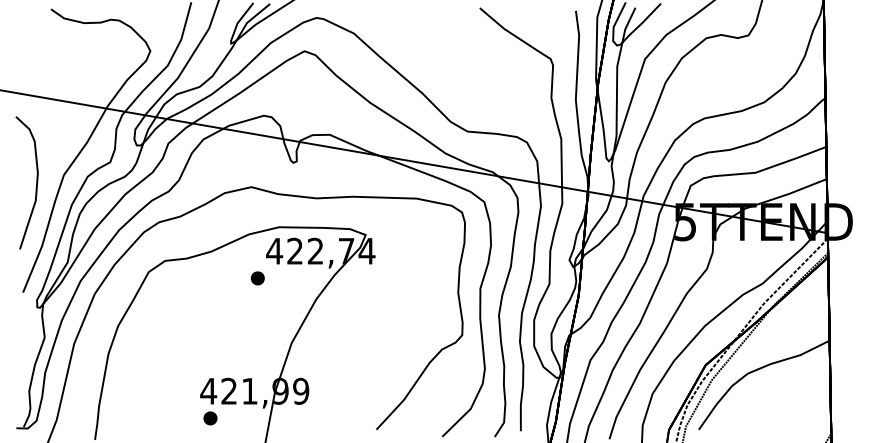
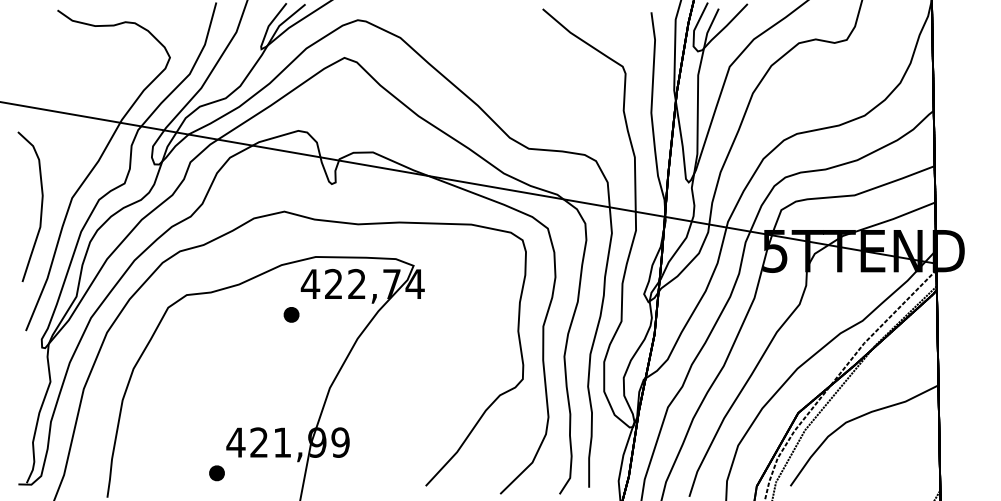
part: (210, 418) -> (216, 473), moved

